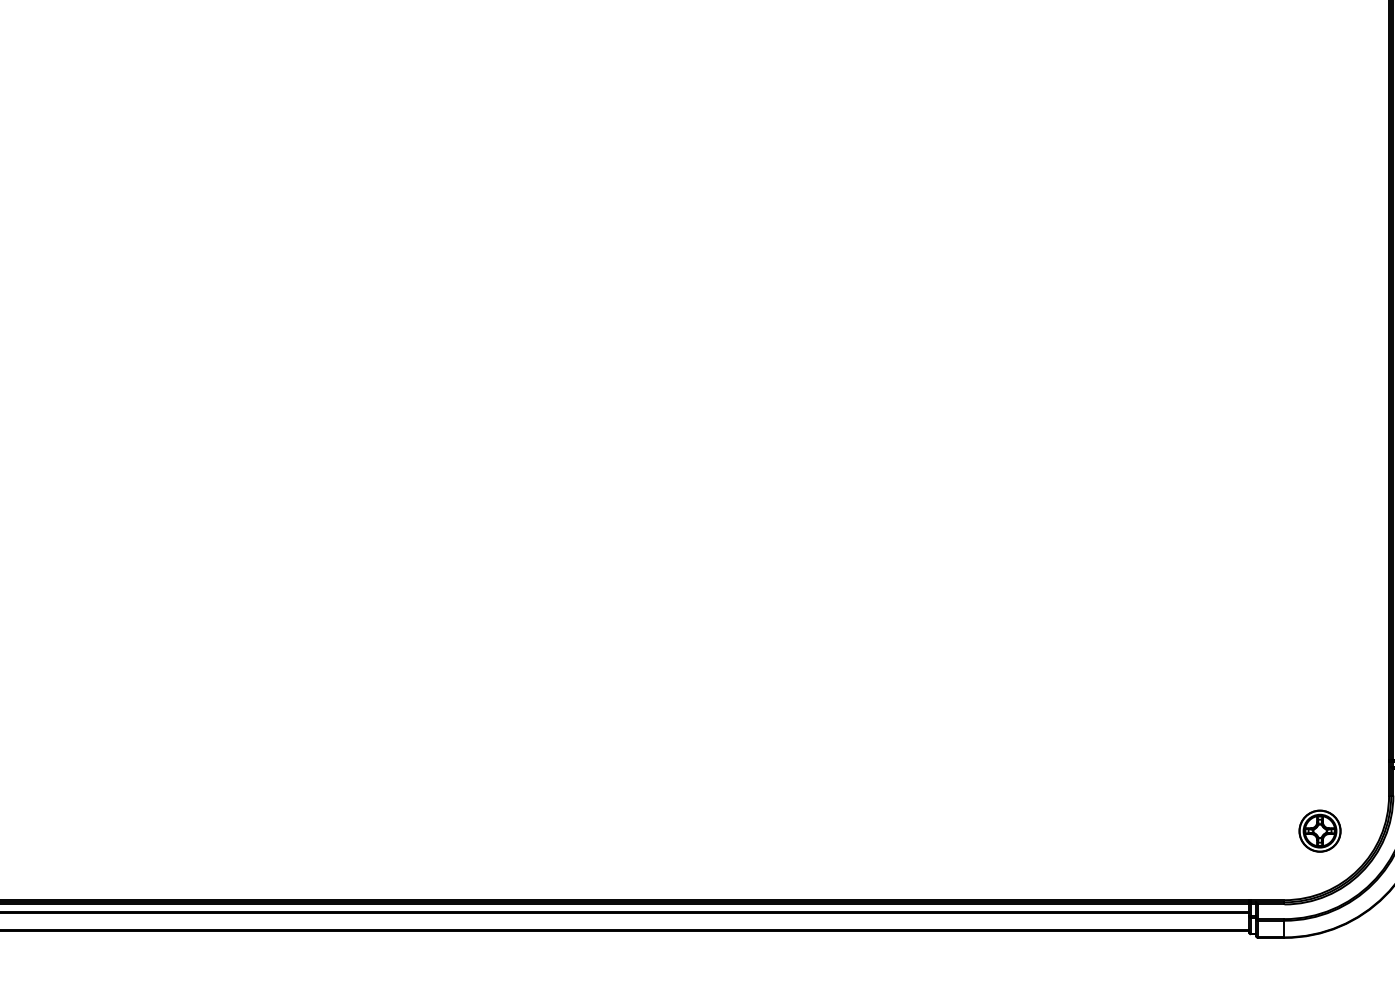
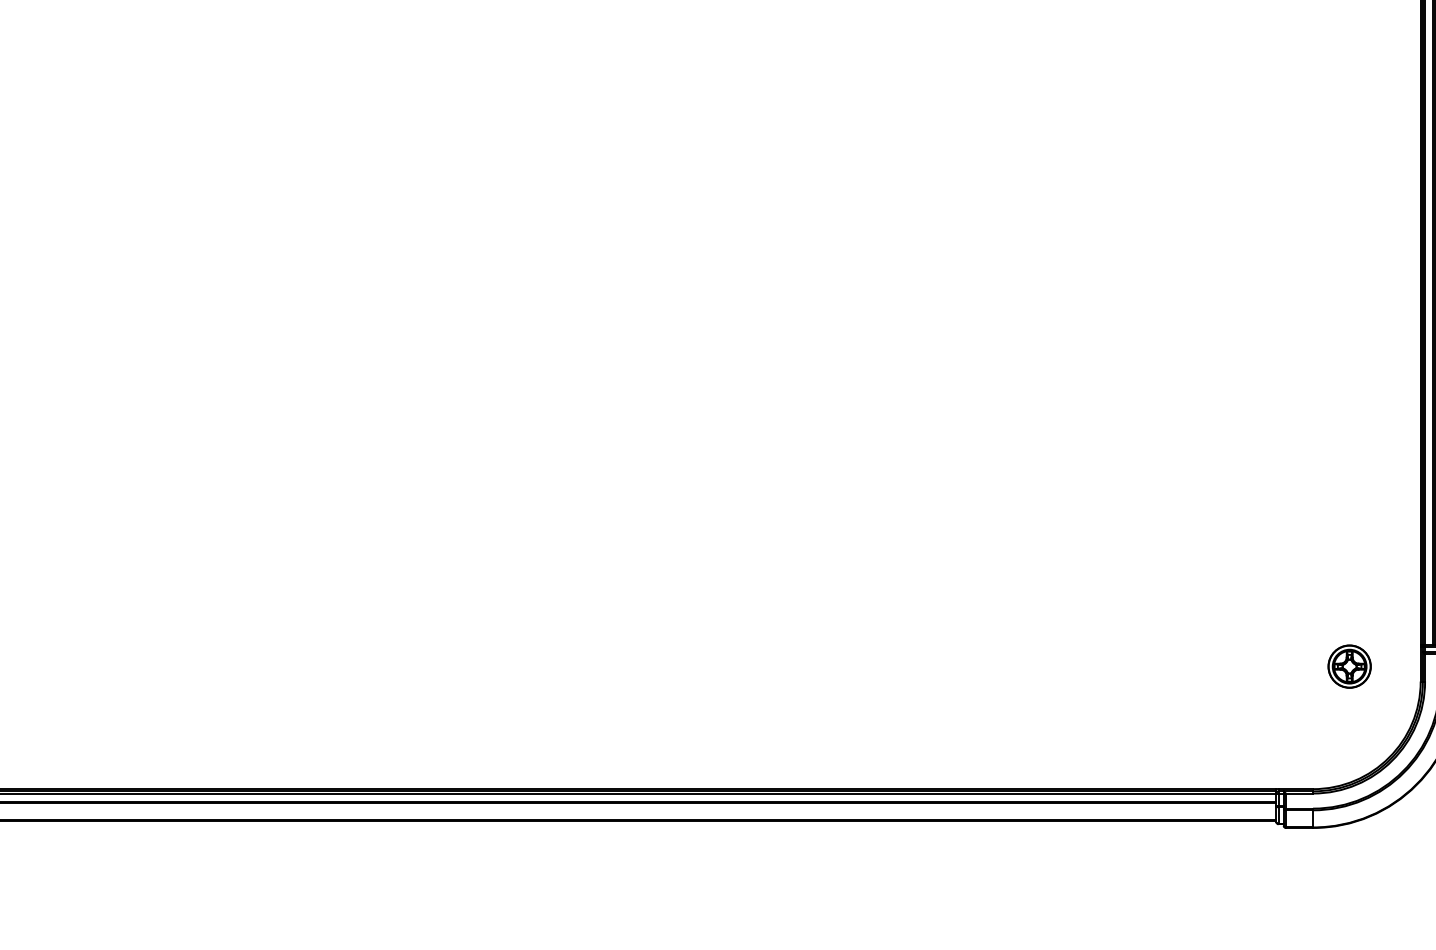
part: (1319, 830) -> (1349, 665), moved

